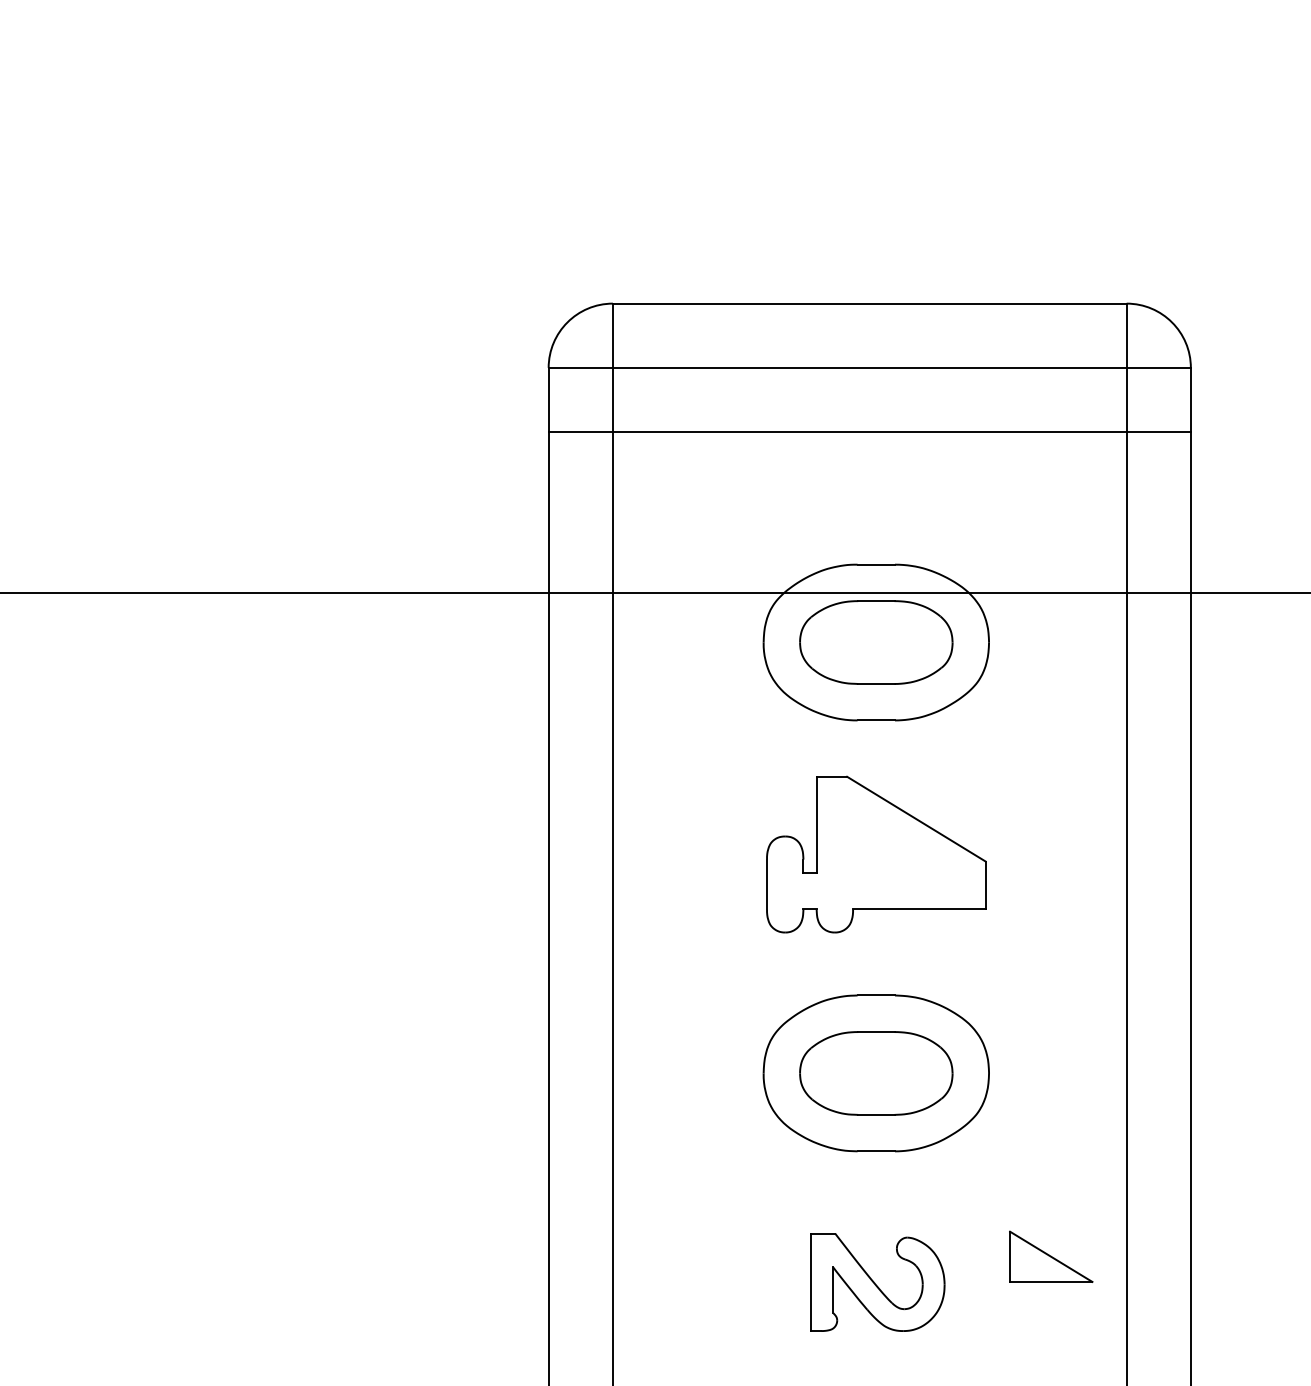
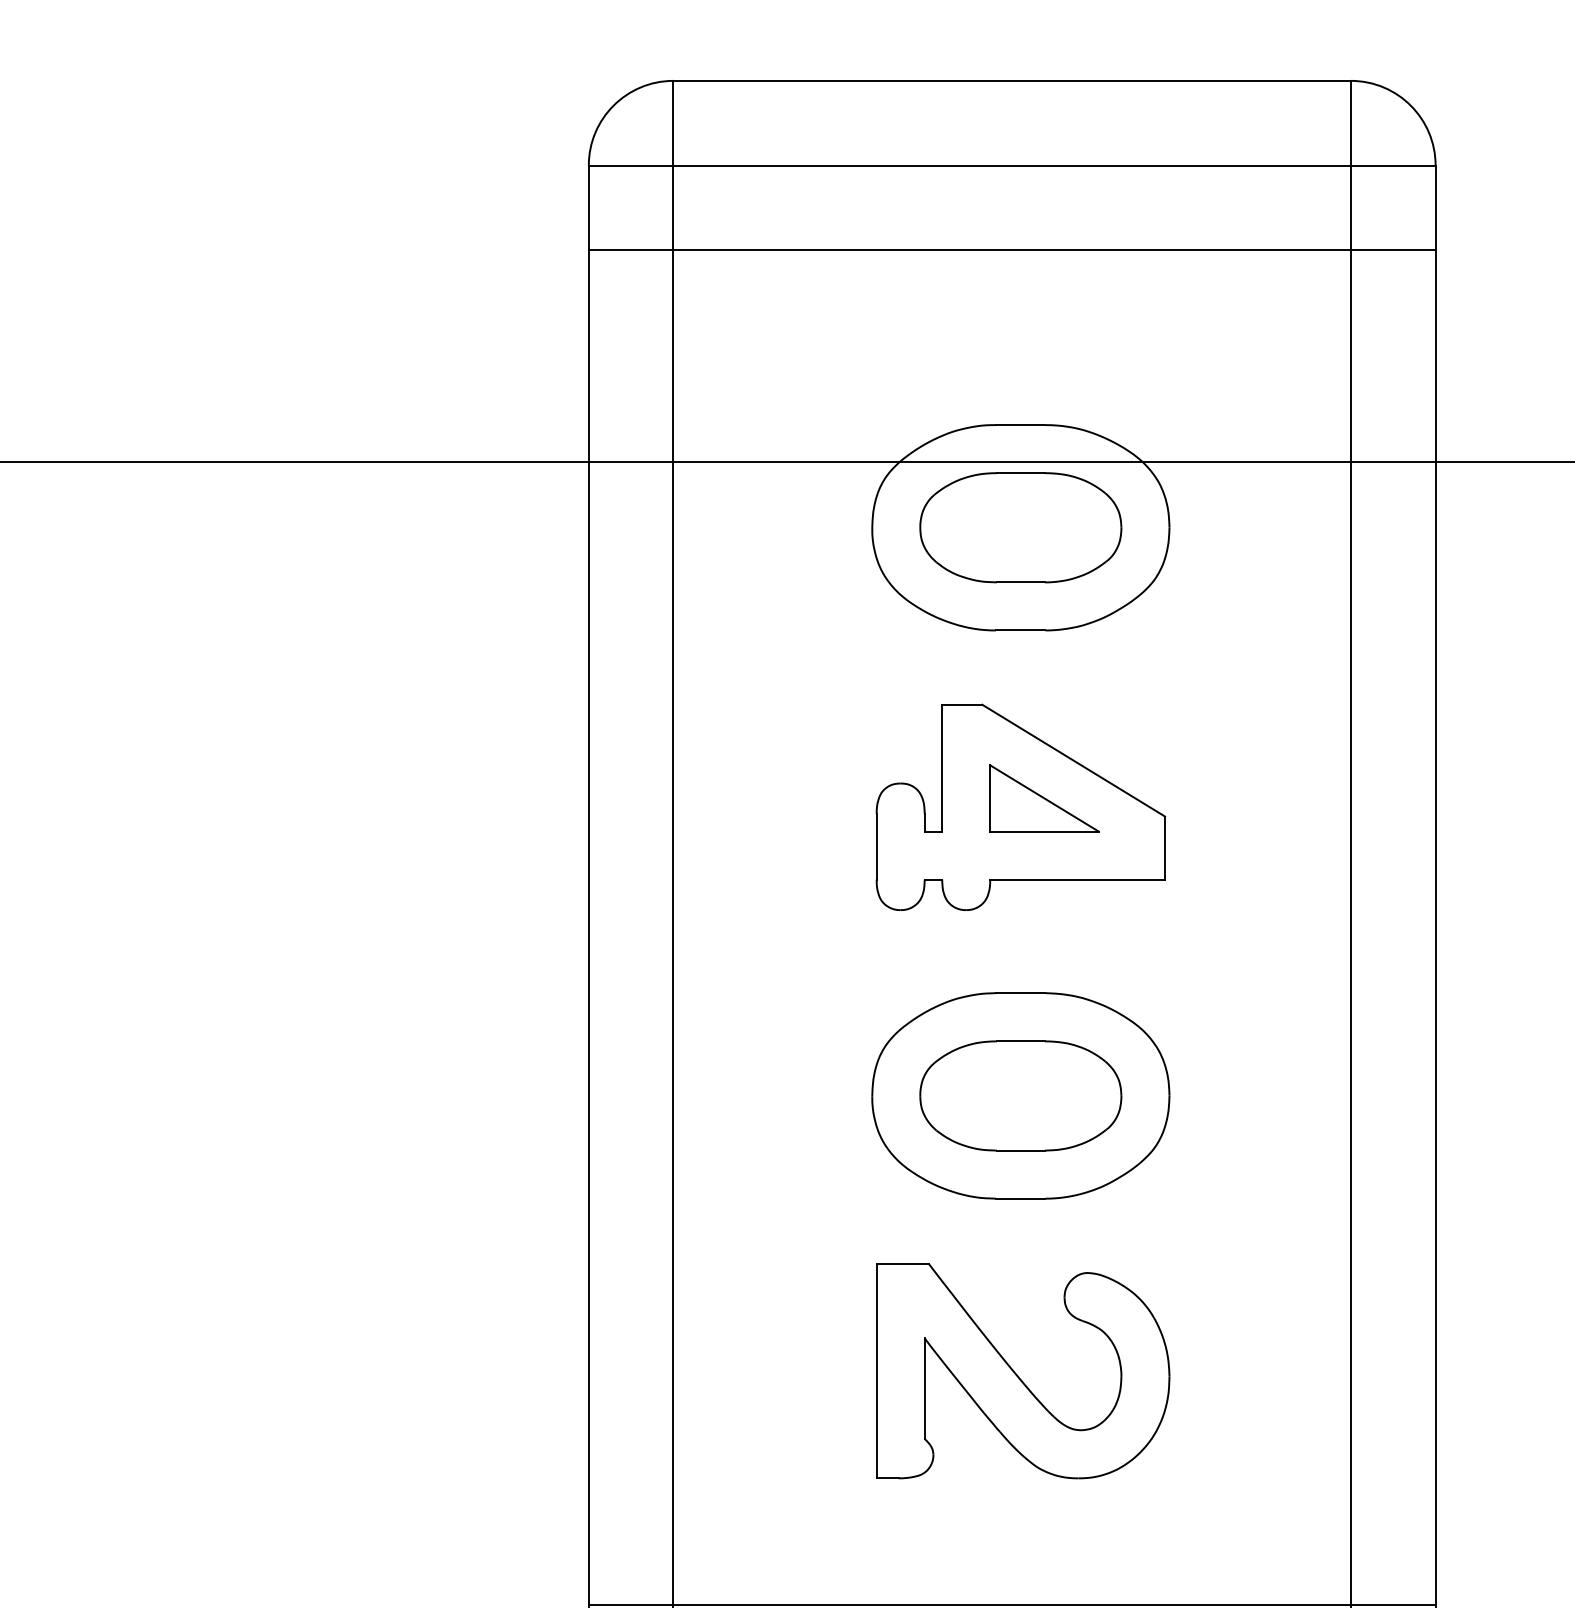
part: (1051, 1256) -> (1044, 798), moved
part: (877, 1282) -> (1022, 1371), size x1.67

